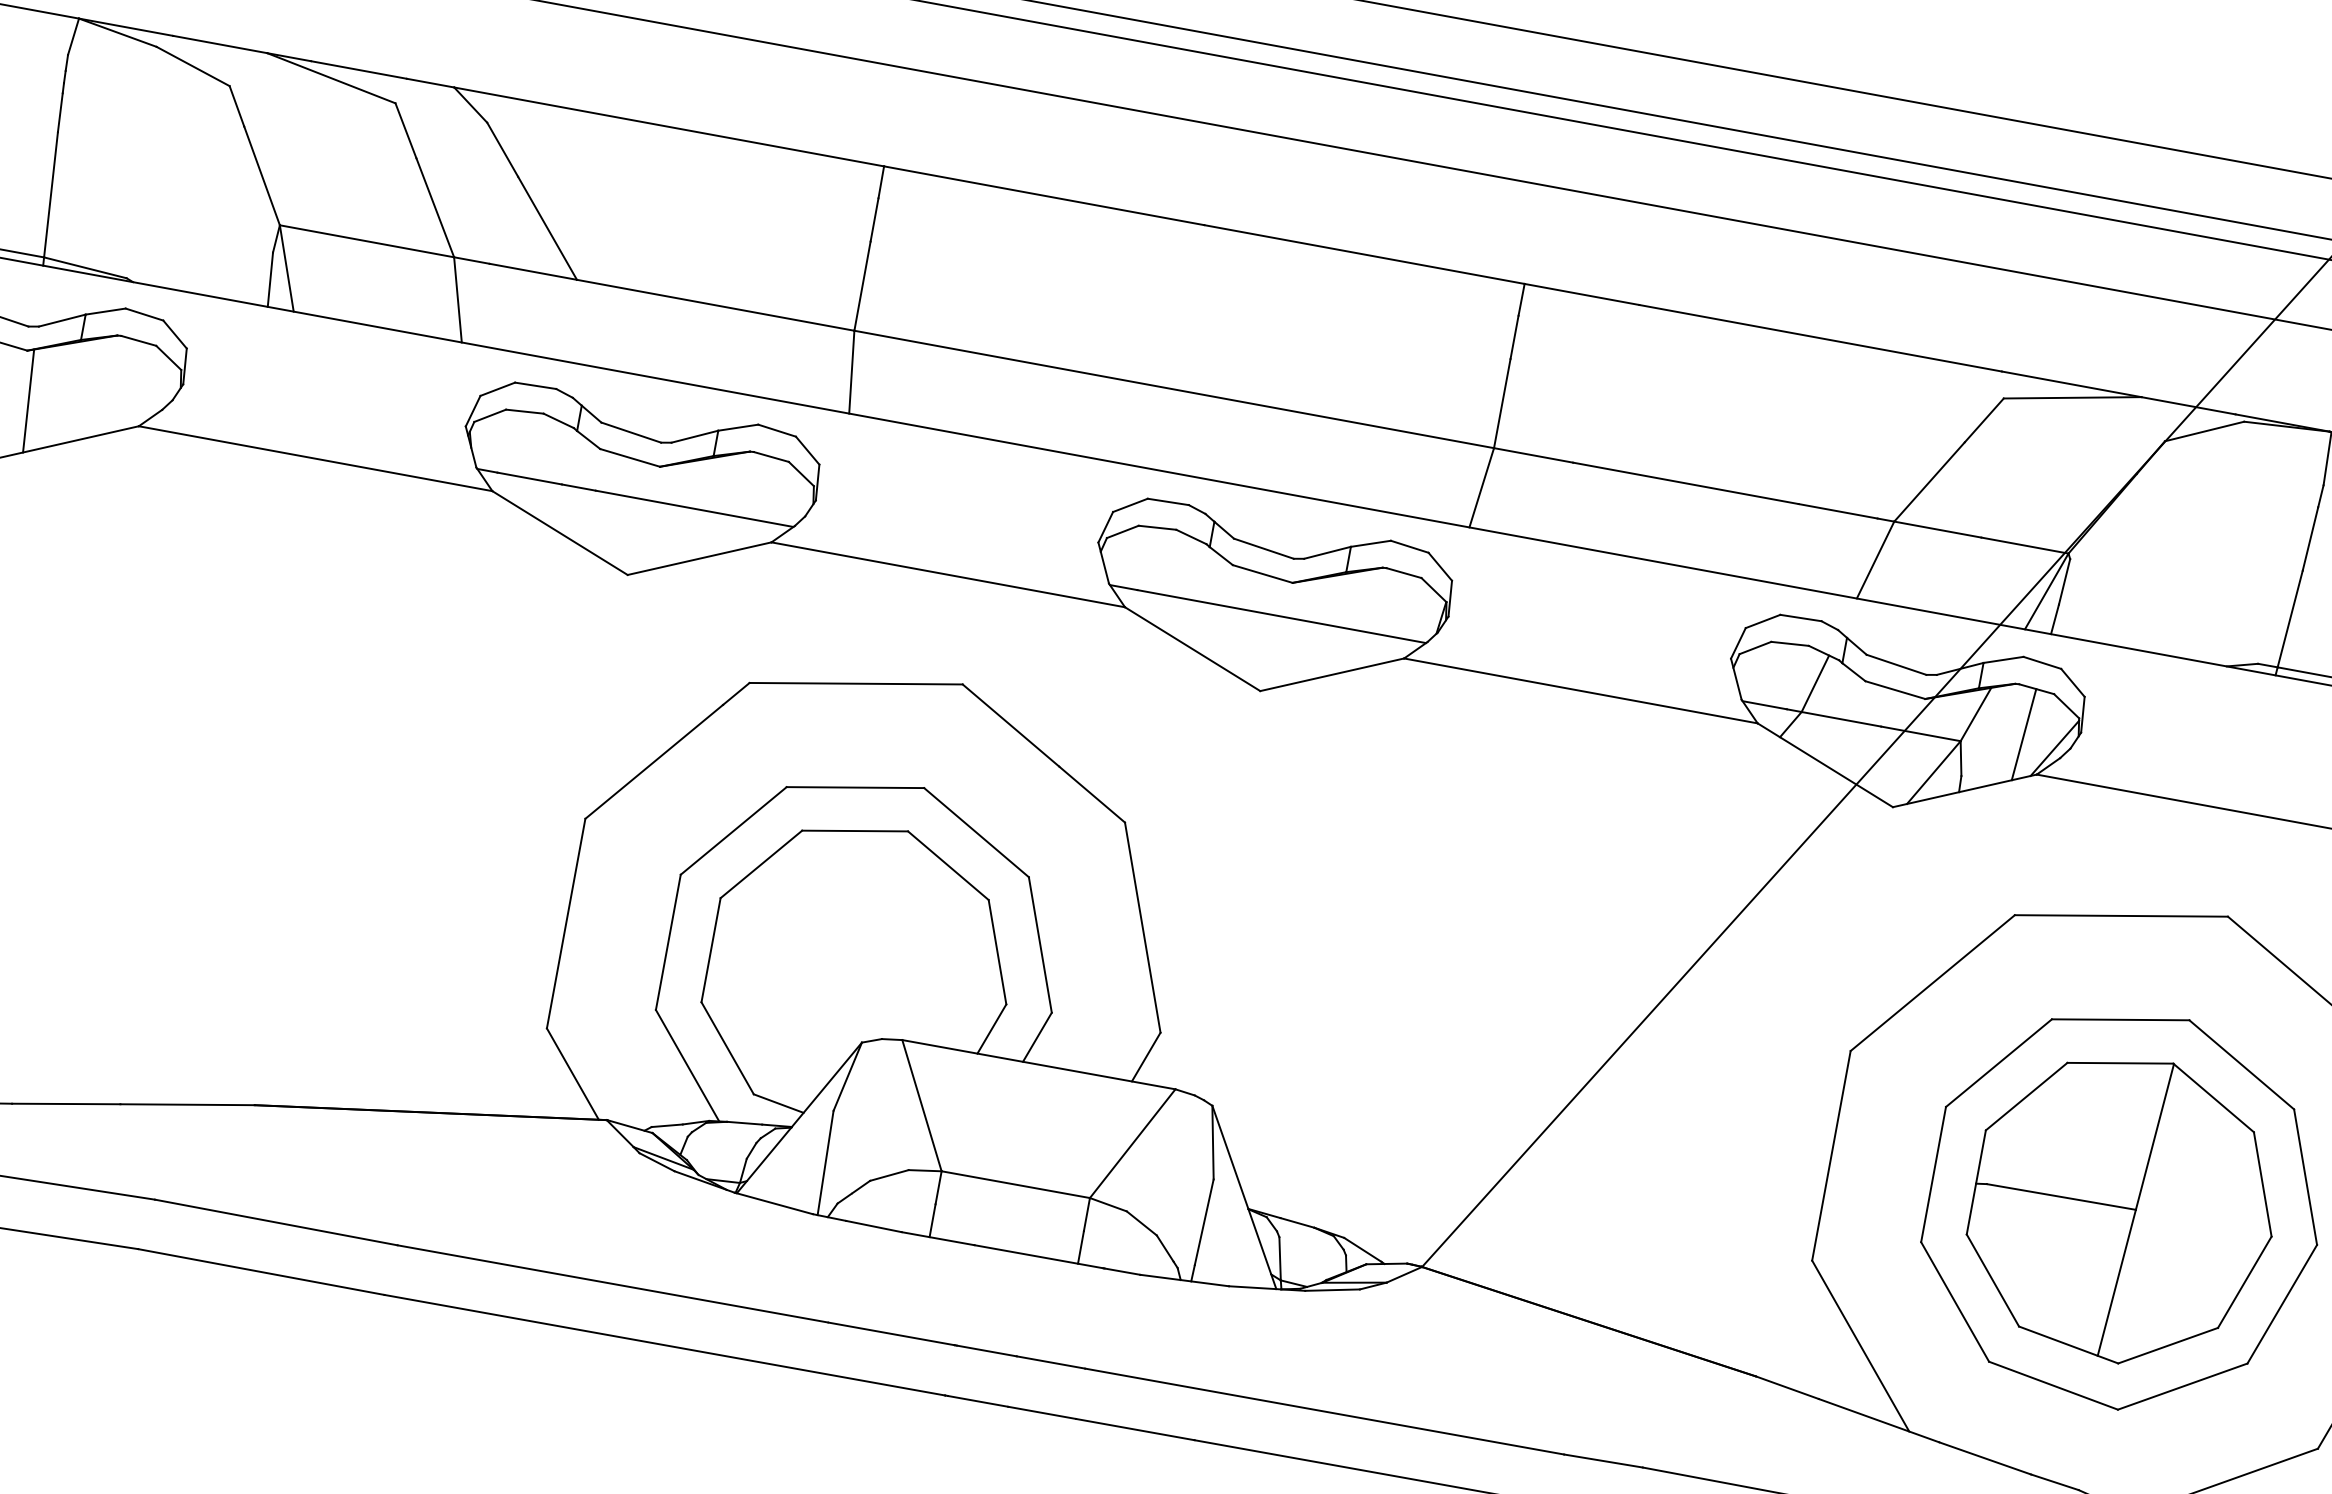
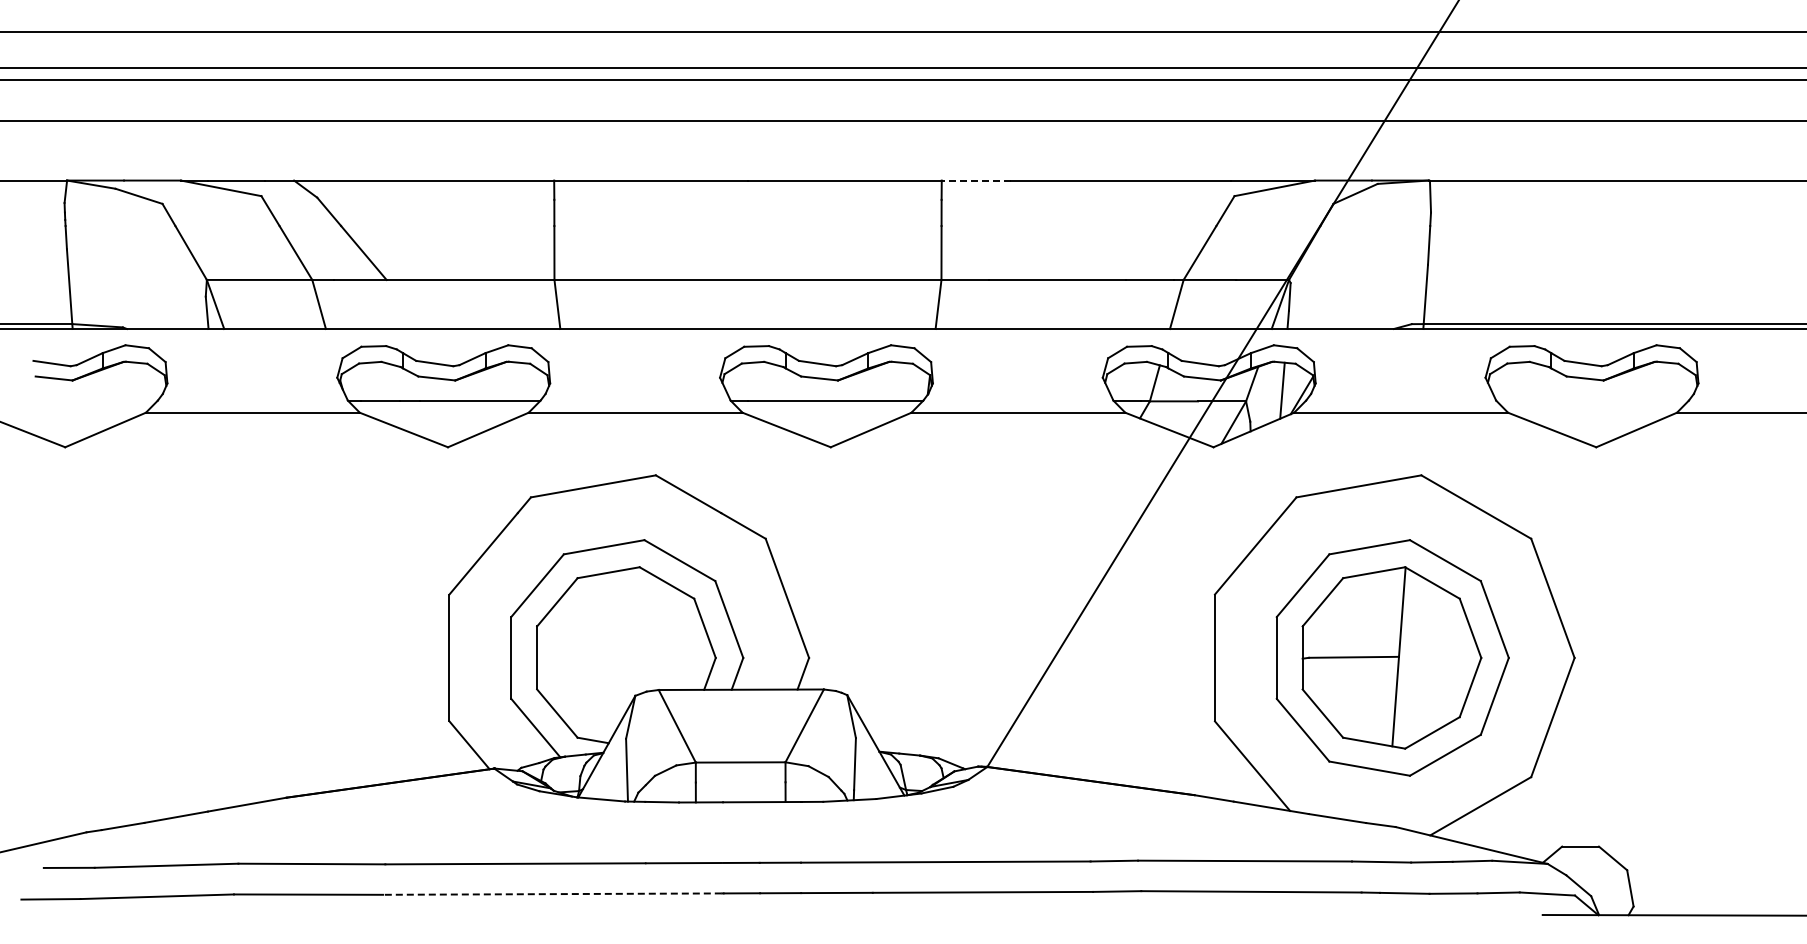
line: (1582, 294) -> (976, 180), solid -> dashed
line: (28, 400) -> (78, 409), removed
line: (663, 1345) -> (551, 894), solid -> dashed

